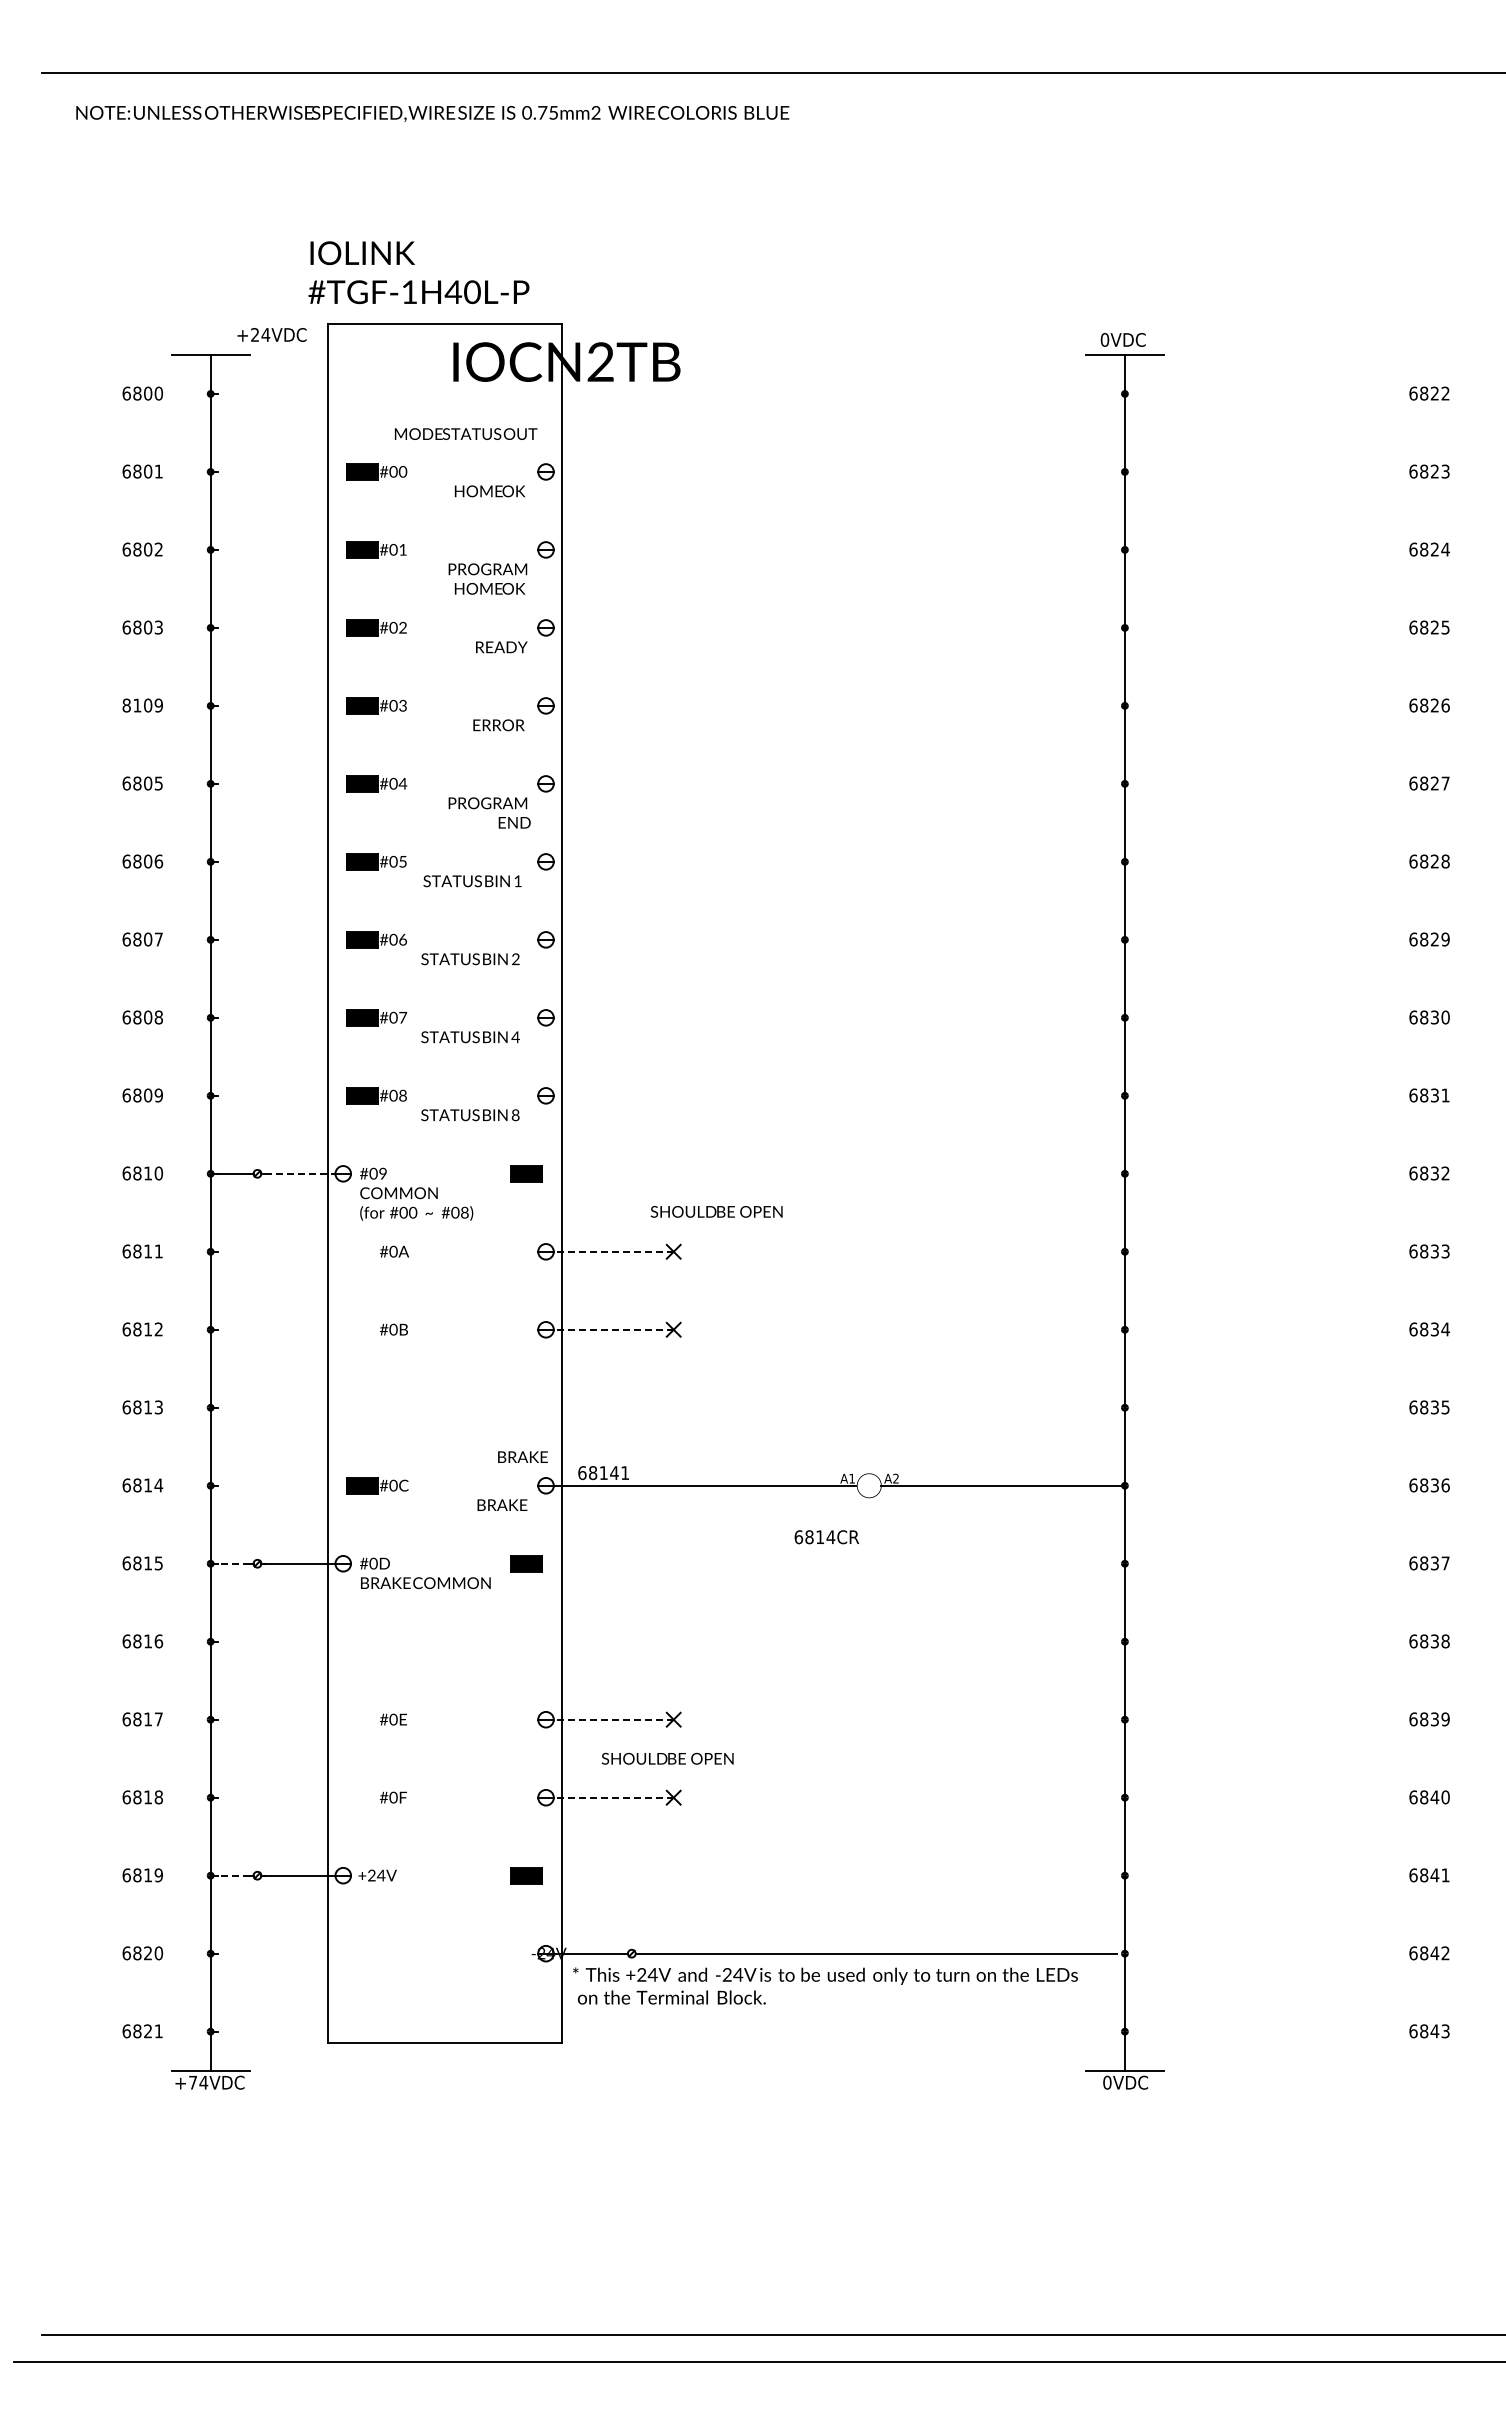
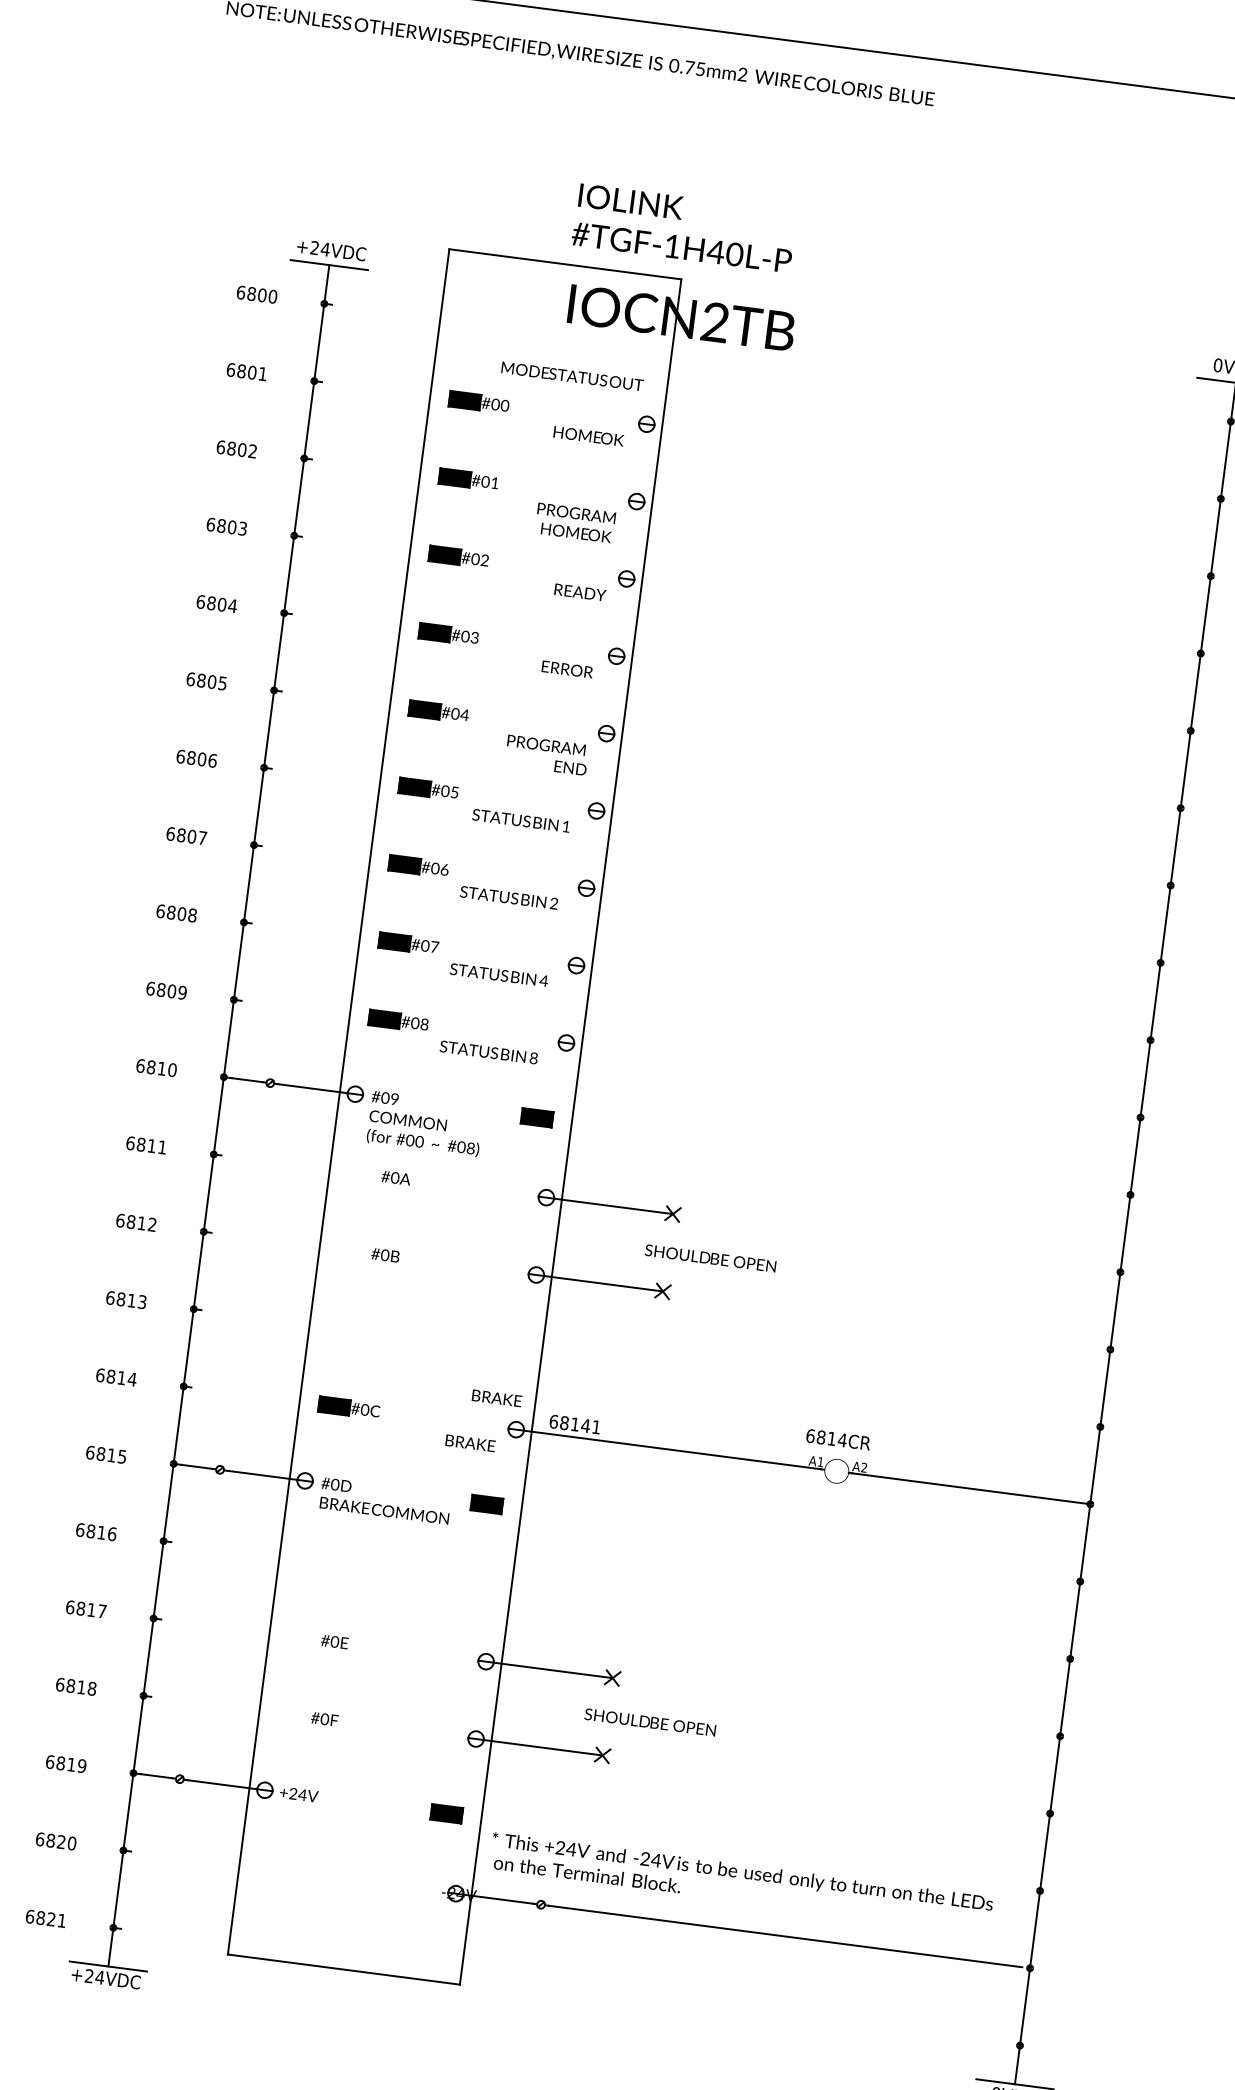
text: (418, 272) -> (683, 227), moved
text: (271, 334) -> (331, 249), moved
text: (142, 705) -> (216, 603), 8109 -> 6804
line: (300, 1173) -> (312, 1088), dashed -> solid
text: (716, 1211) -> (710, 1257), moved
line: (613, 1251) -> (613, 1206), dashed -> solid
line: (613, 1329) -> (603, 1283), dashed -> solid
text: (826, 1537) -> (838, 1439), moved
line: (234, 1563) -> (197, 1466), dashed -> solid
line: (613, 1719) -> (553, 1670), dashed -> solid
text: (667, 1758) -> (650, 1722), moved
line: (613, 1797) -> (543, 1747), dashed -> solid
line: (234, 1875) -> (157, 1776), dashed -> solid
text: (825, 1985) -> (741, 1882), moved
text: (192, 2082) -> (88, 1975), +74VDC -> +24VDC

